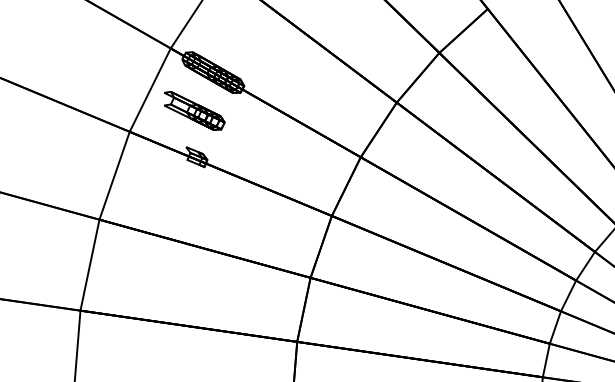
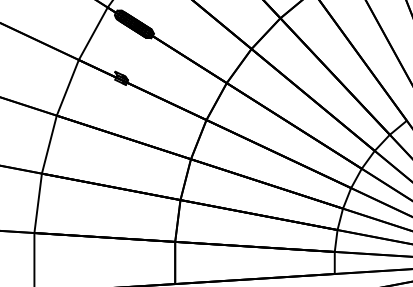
part: (195, 110) -> (121, 48), removed

